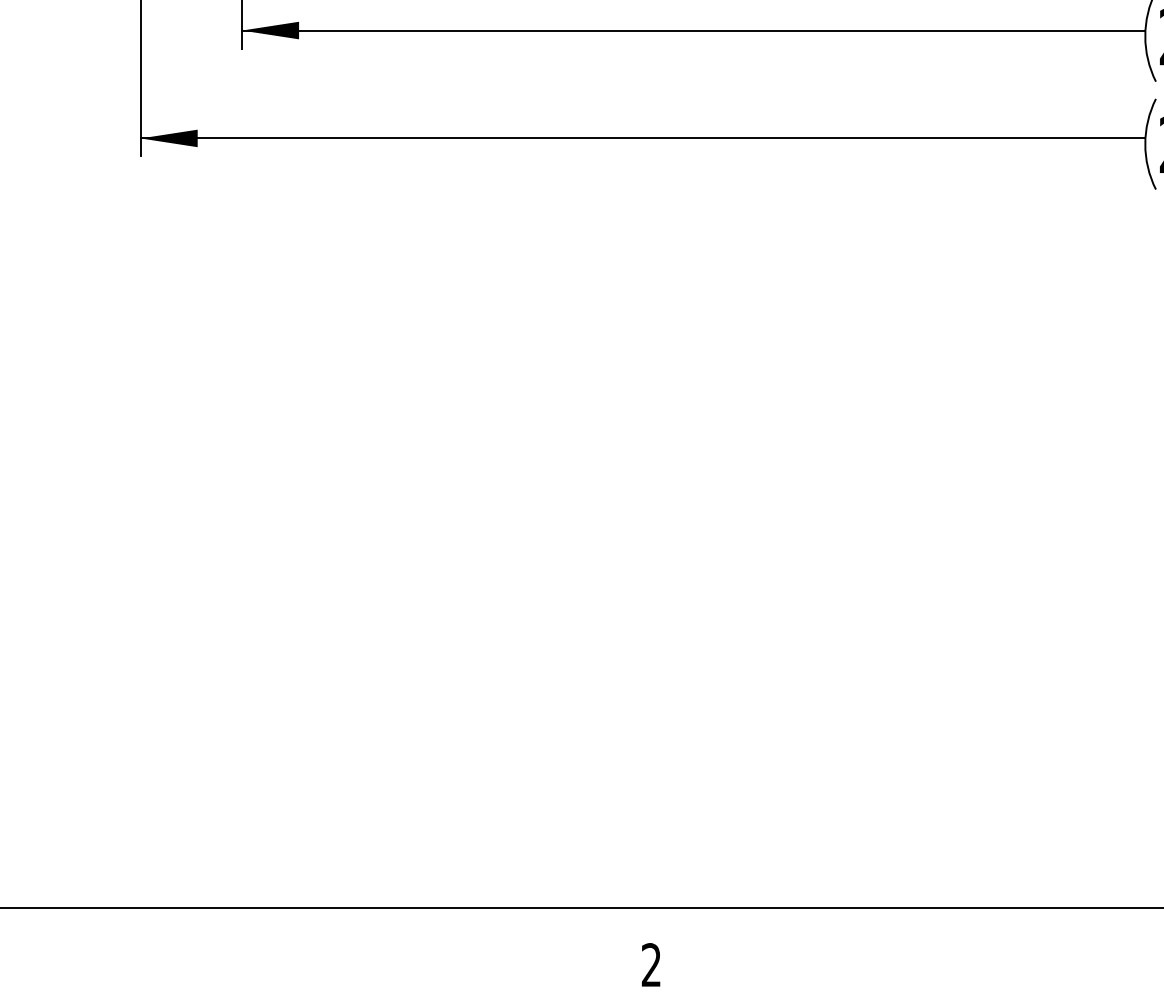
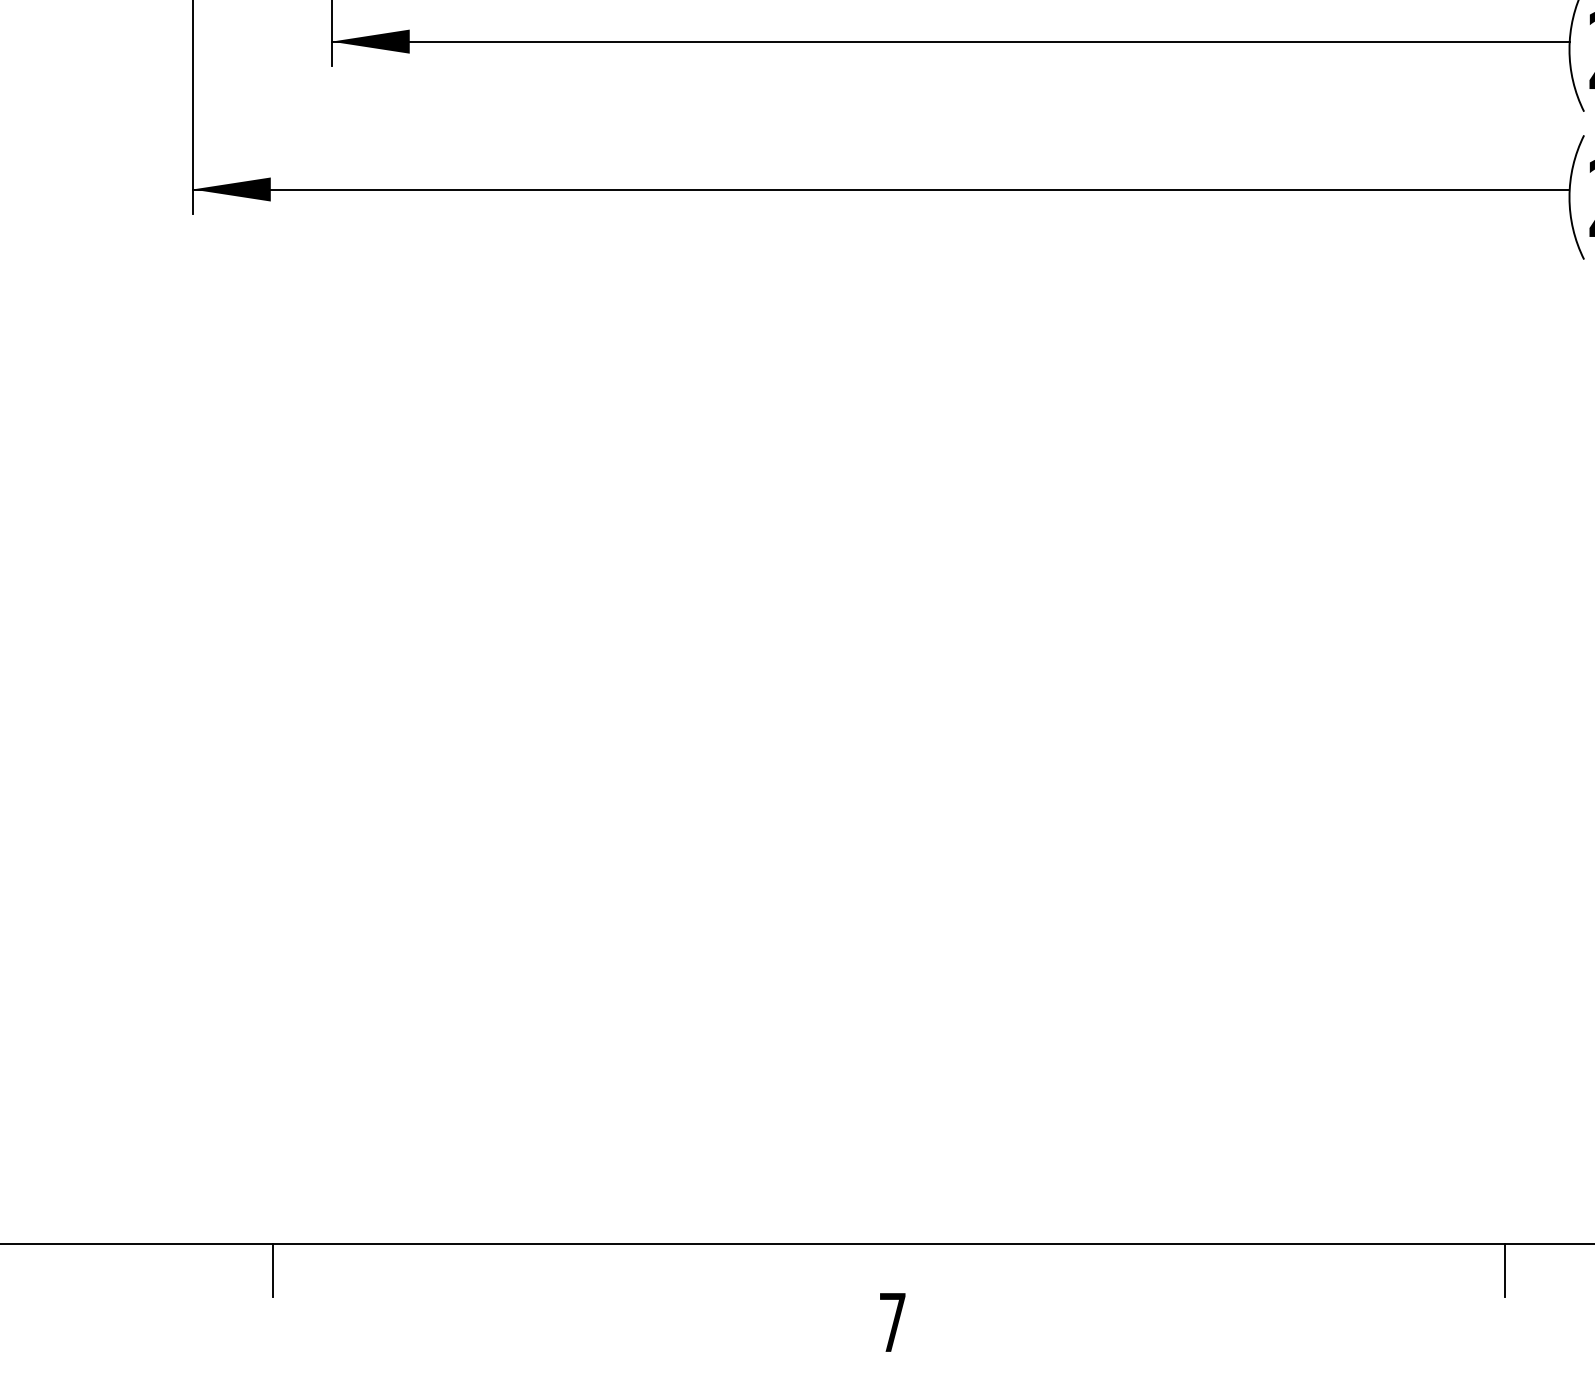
line: (199, 926) -> (273, 1269), added
line: (1098, 926) -> (1505, 1269), added
text: (650, 964) -> (891, 1321), 2 -> 7

